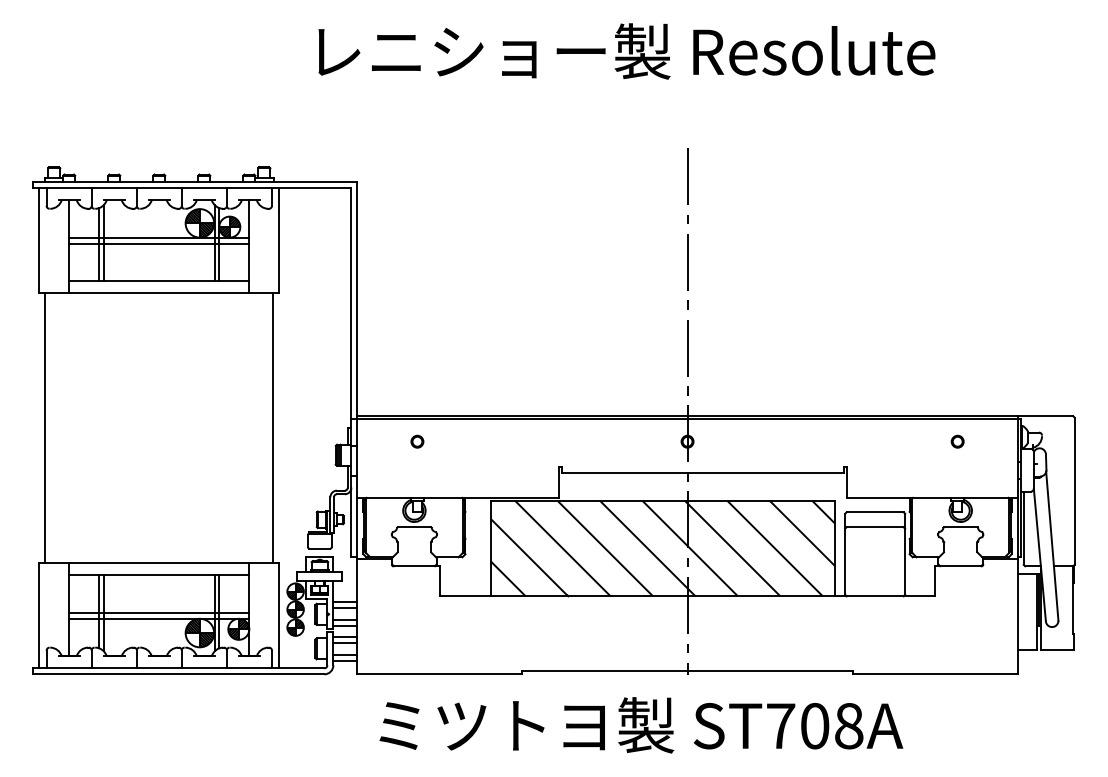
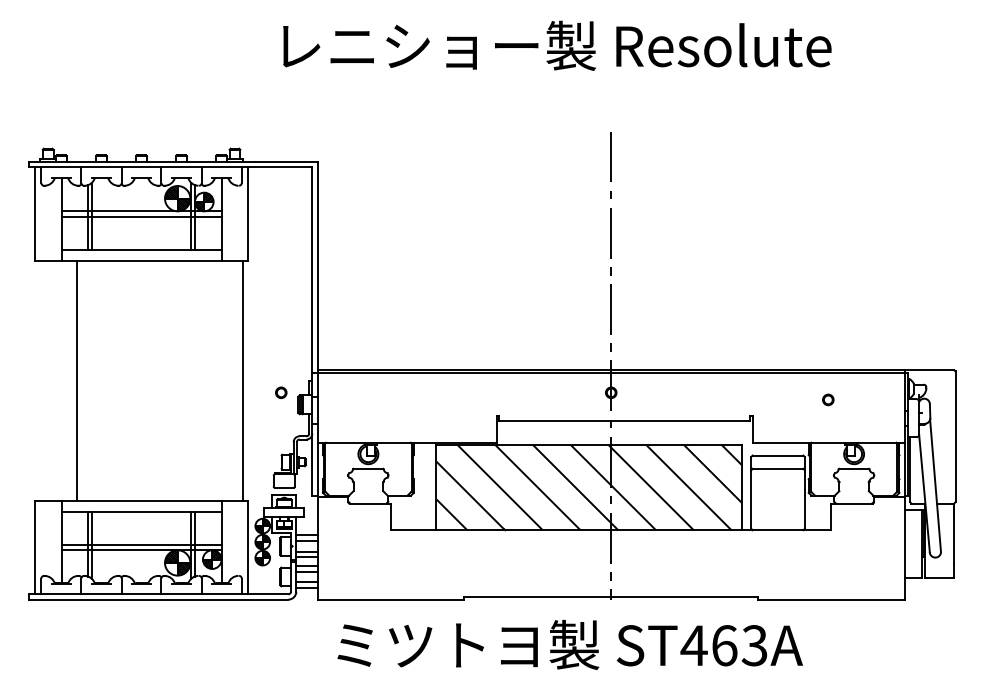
line: (45, 428) -> (76, 381), moved
circle: (417, 441) -> (281, 392), moved
circle: (957, 441) -> (828, 399), moved
text: (814, 725) -> (724, 645), ST708A -> ST463A

